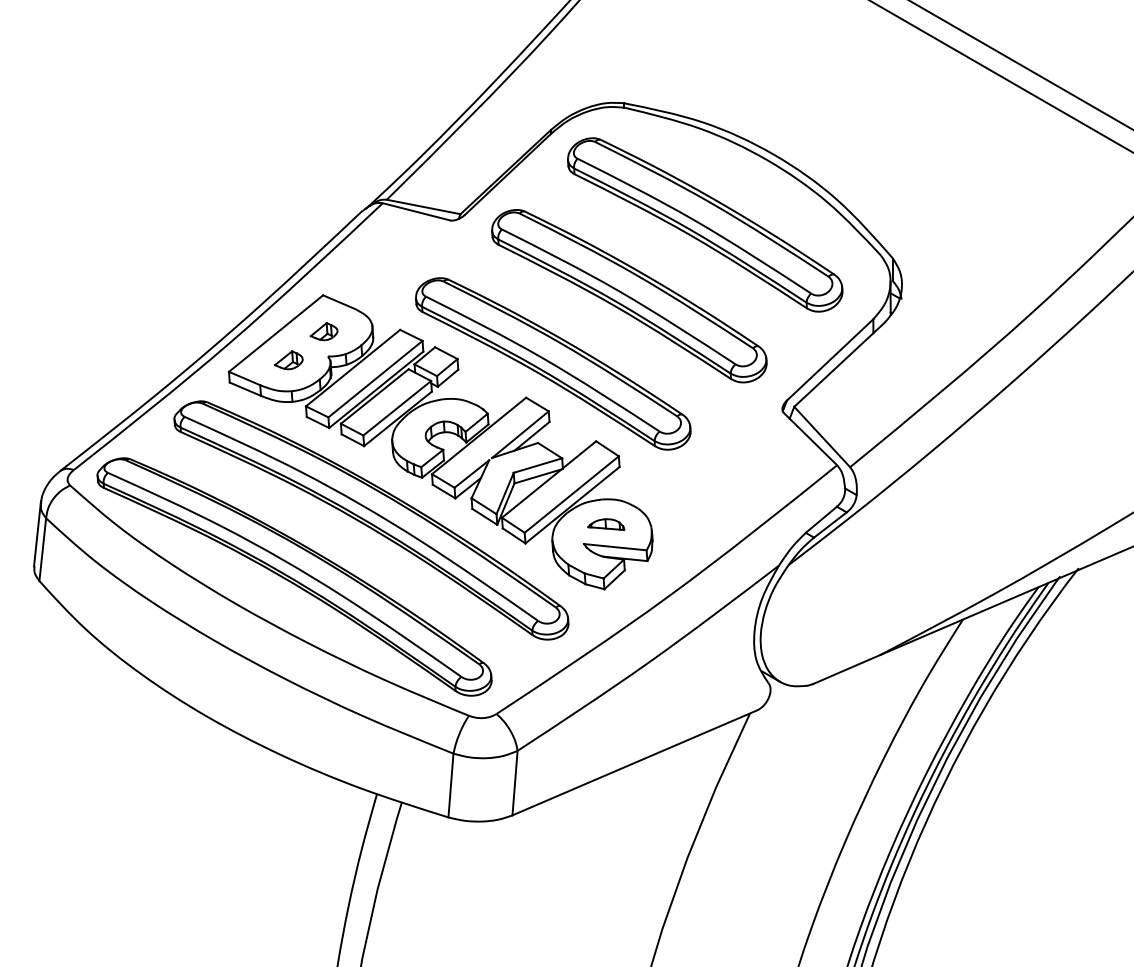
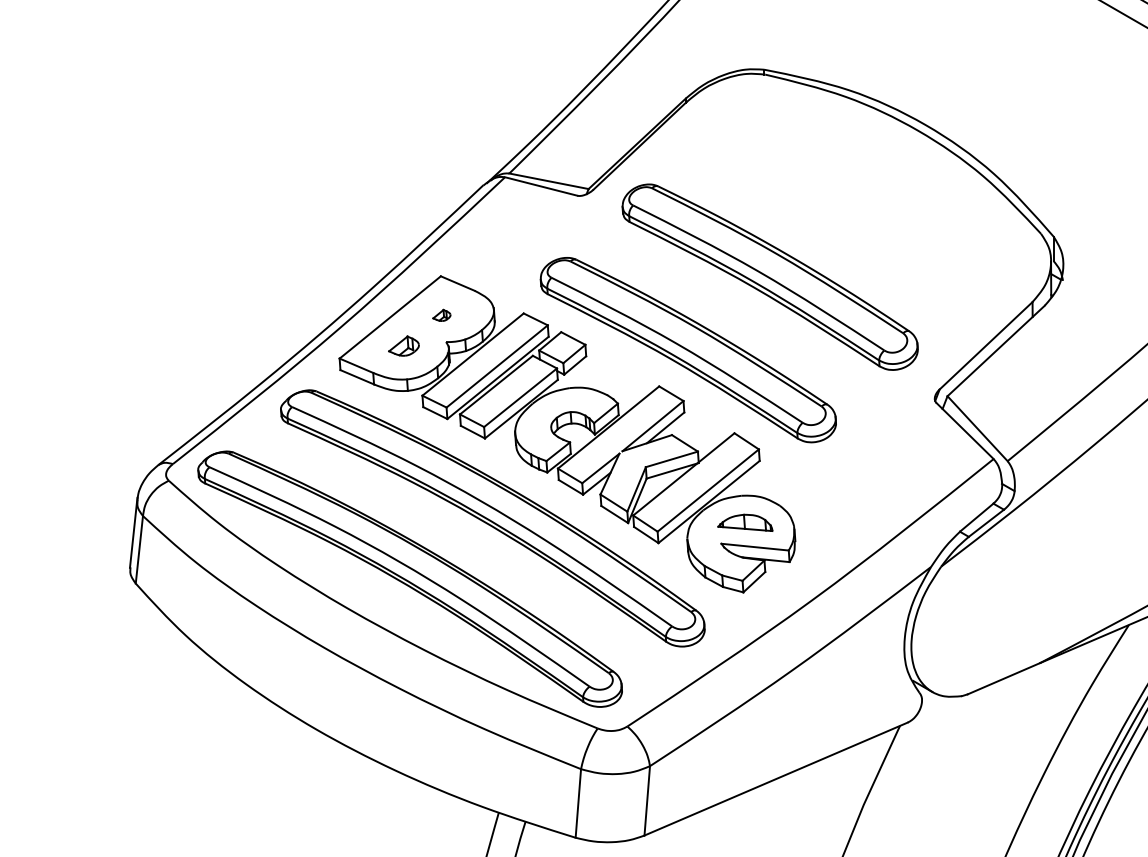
part: (705, 224) -> (852, 200), removed
part: (323, 331) -> (441, 315), size x0.6
part: (606, 524) -> (745, 522), size x1.4

